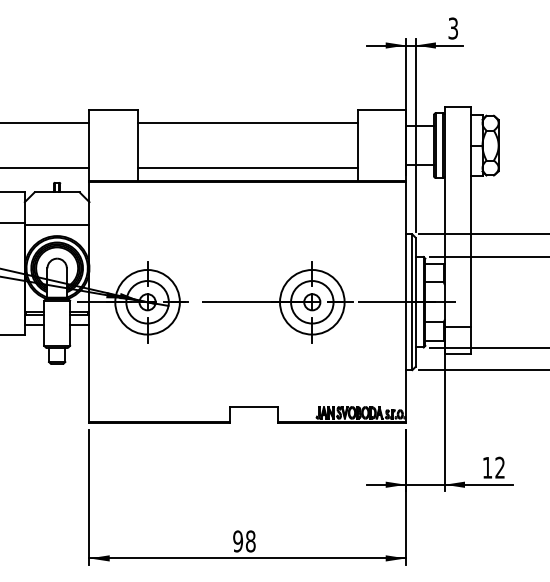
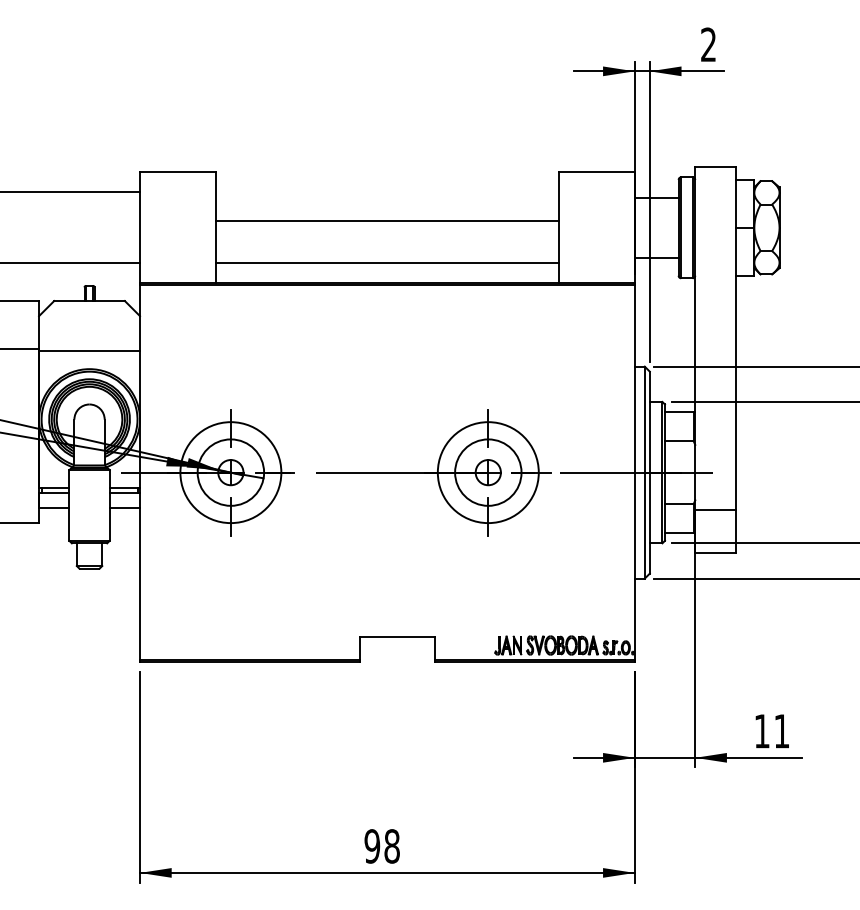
text: (452, 28) -> (707, 44), 3 -> 2
line: (247, 123) -> (387, 221), moved
text: (499, 467) -> (780, 730), 12 -> 11

